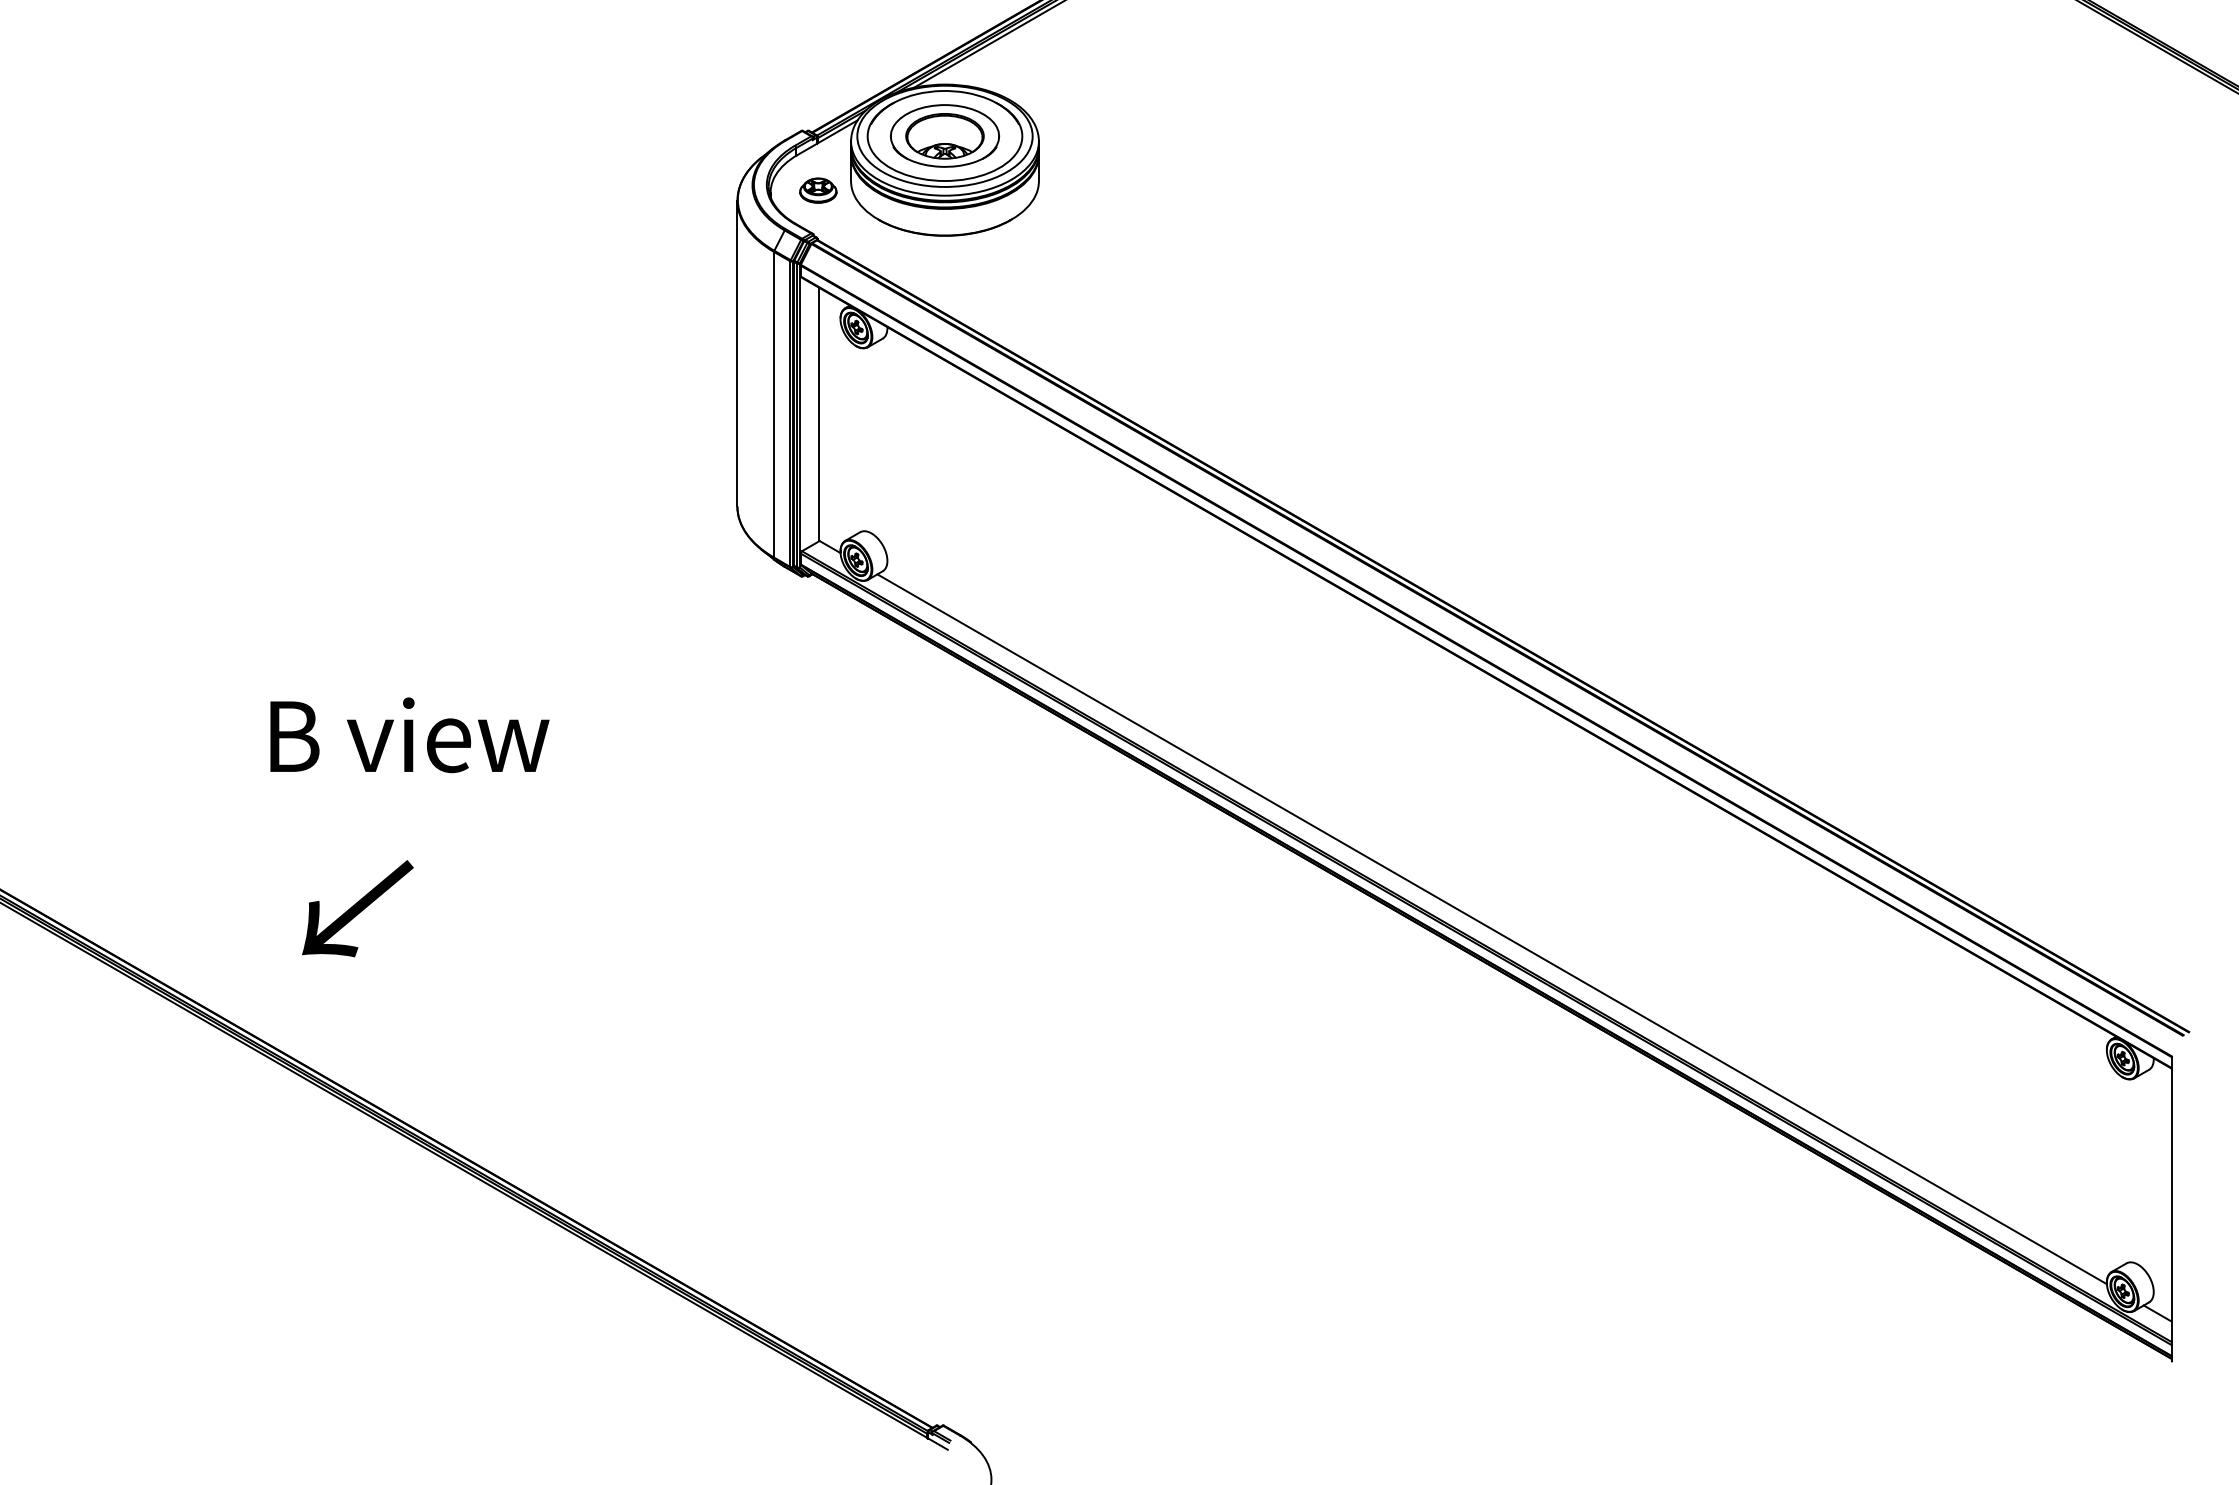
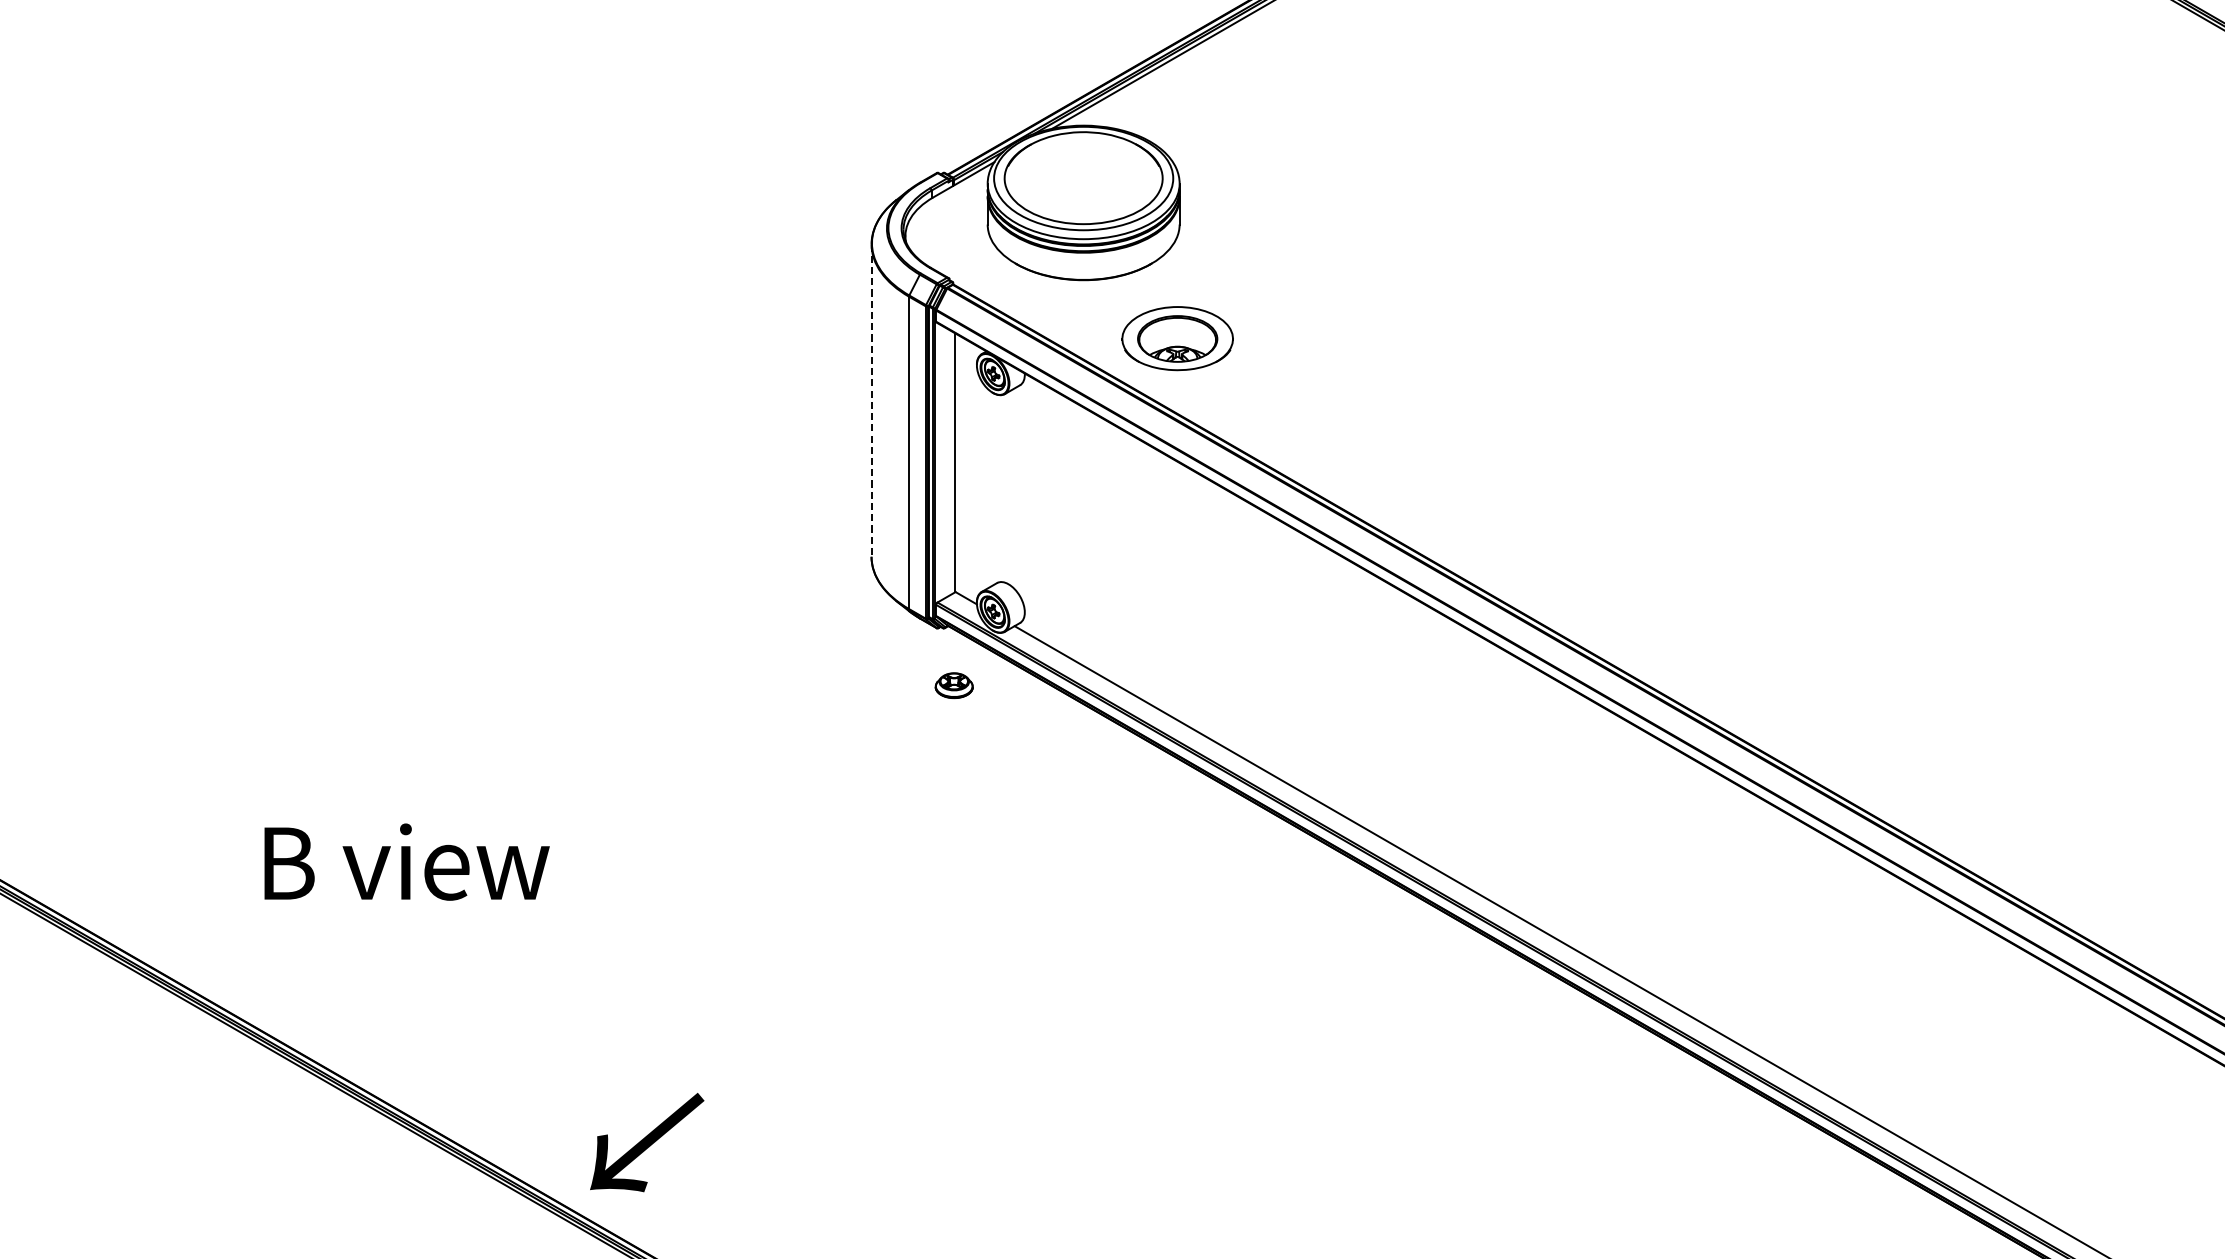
part: (944, 135) -> (1177, 338), moved
part: (818, 190) -> (954, 685), moved
line: (737, 353) -> (871, 400), solid -> dashed
text: (409, 735) -> (406, 862), moved
text: (357, 908) -> (646, 1142), moved

